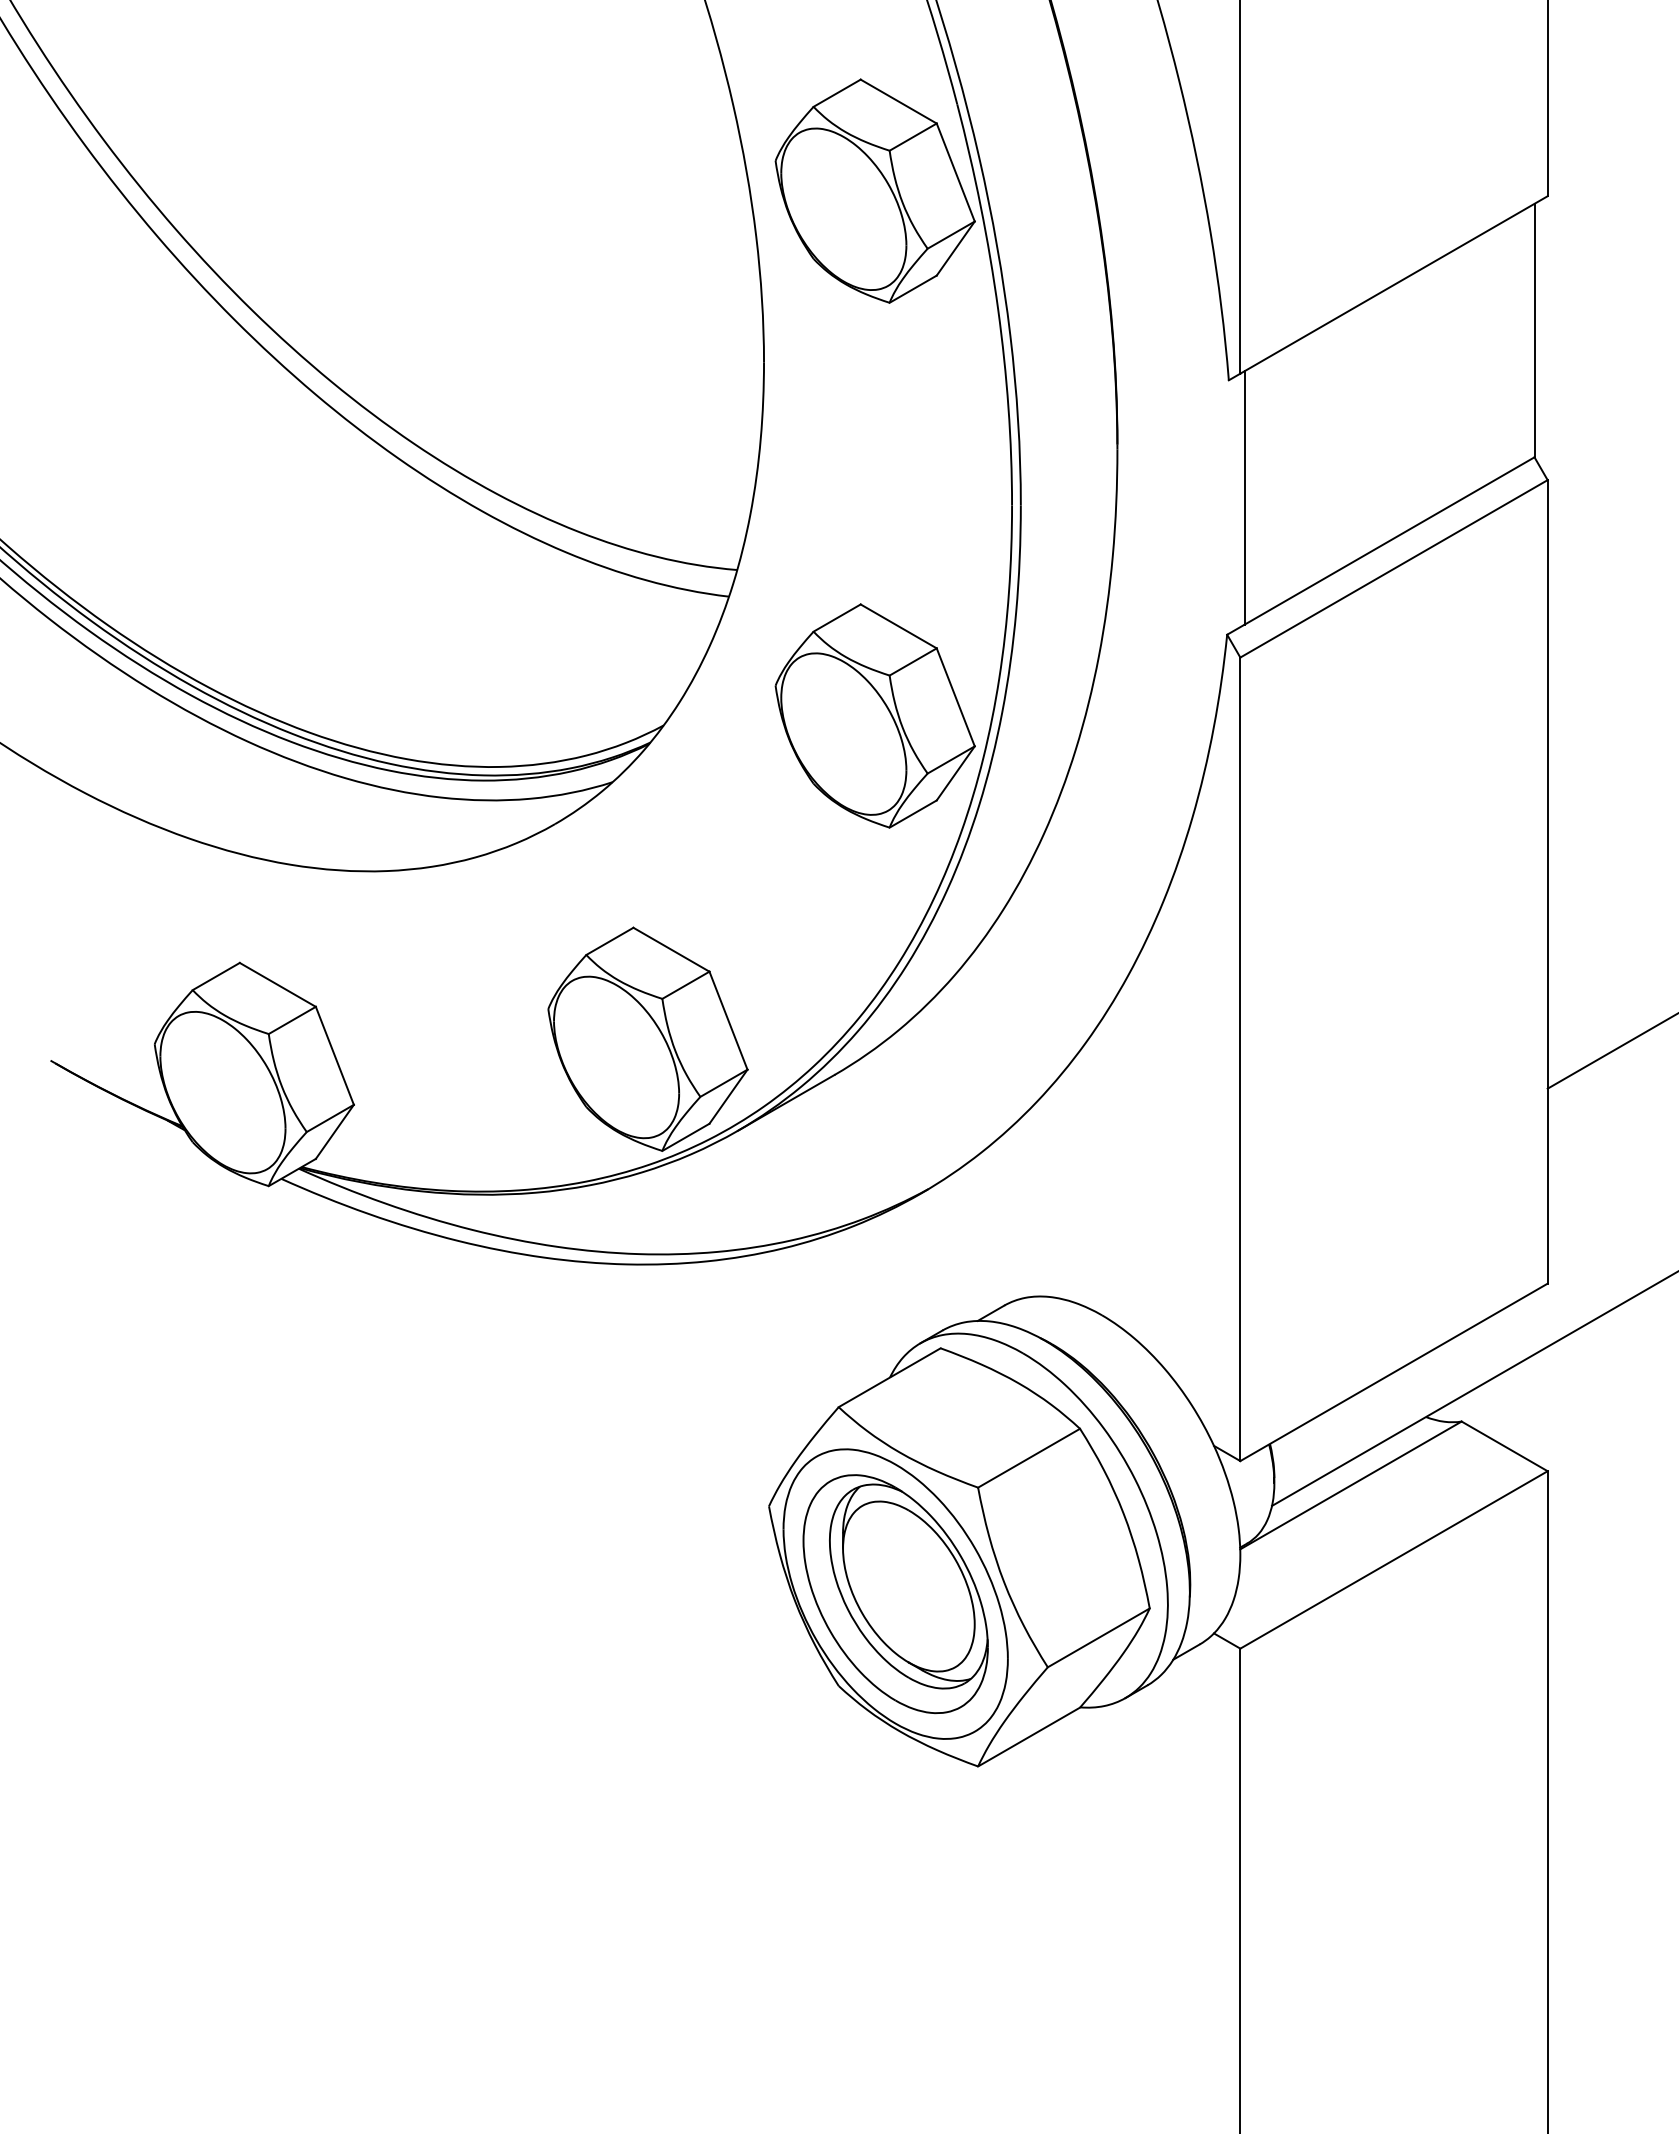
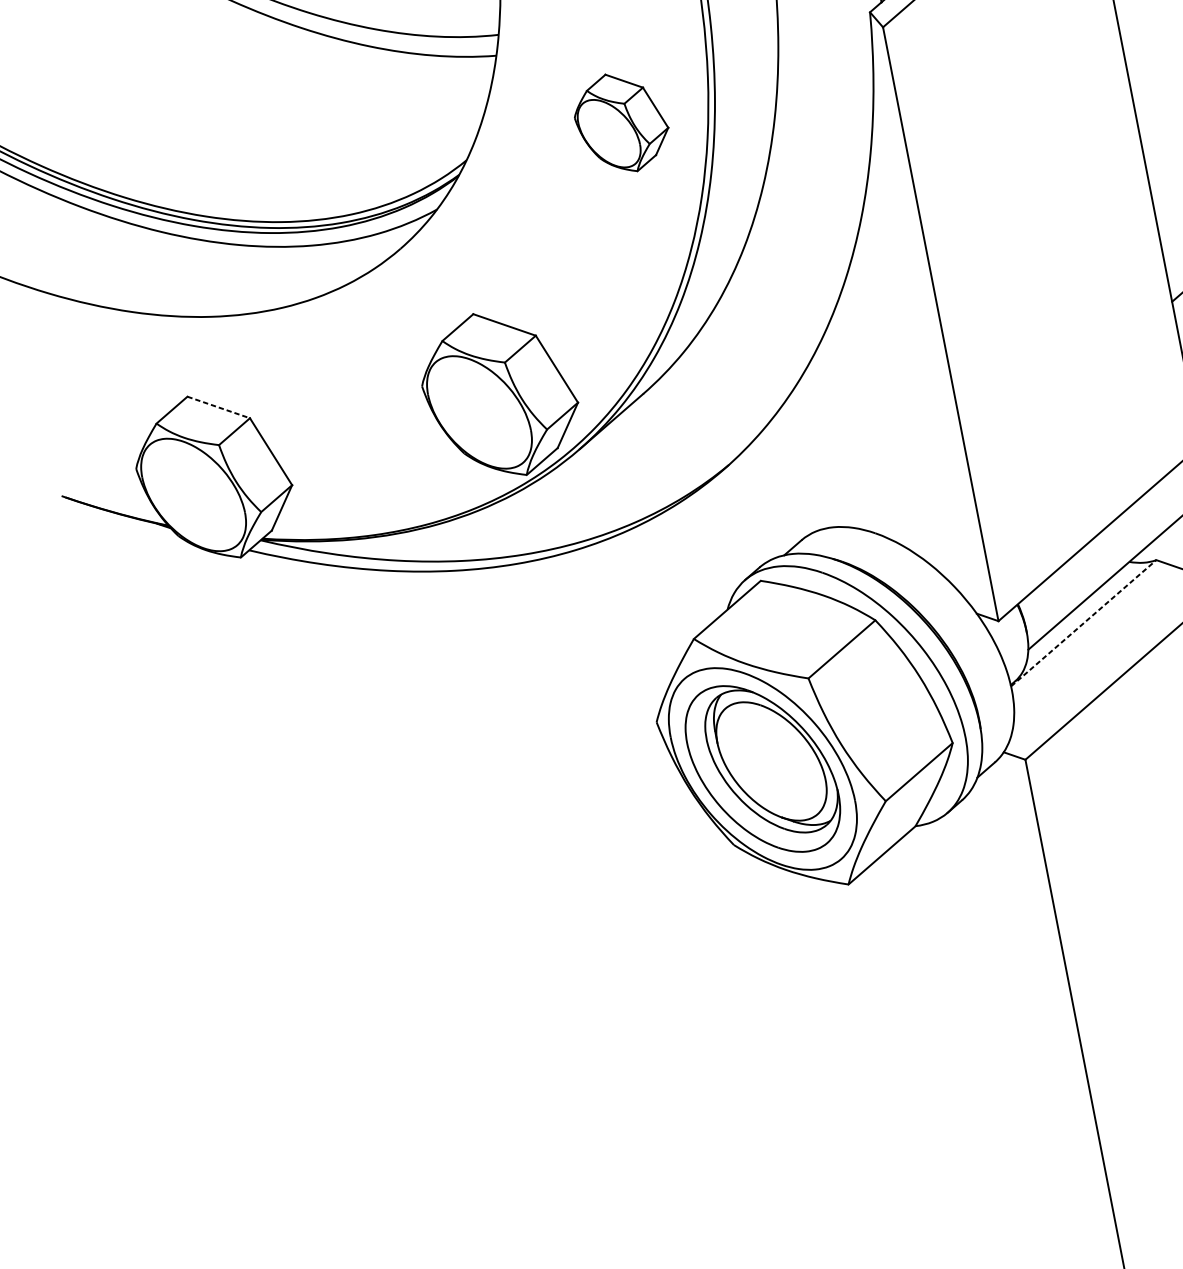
part: (874, 715) -> (620, 122), size x0.6
line: (277, 984) -> (218, 407), solid -> dashed
line: (1350, 1485) -> (1083, 623), solid -> dashed

